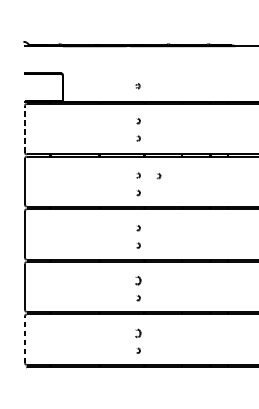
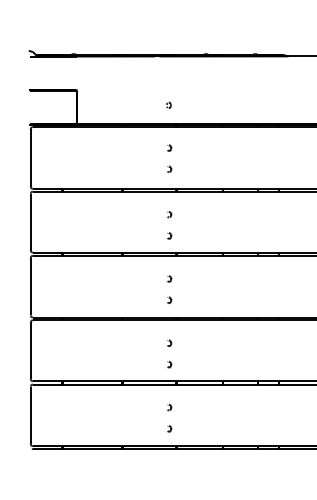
line: (24, 128) -> (30, 157), dashed -> solid
part: (158, 175) -> (194, 214), removed
part: (138, 280) -> (169, 343), size x0.62
part: (138, 333) -> (169, 407), size x0.62
line: (24, 339) -> (30, 415), dashed -> solid

